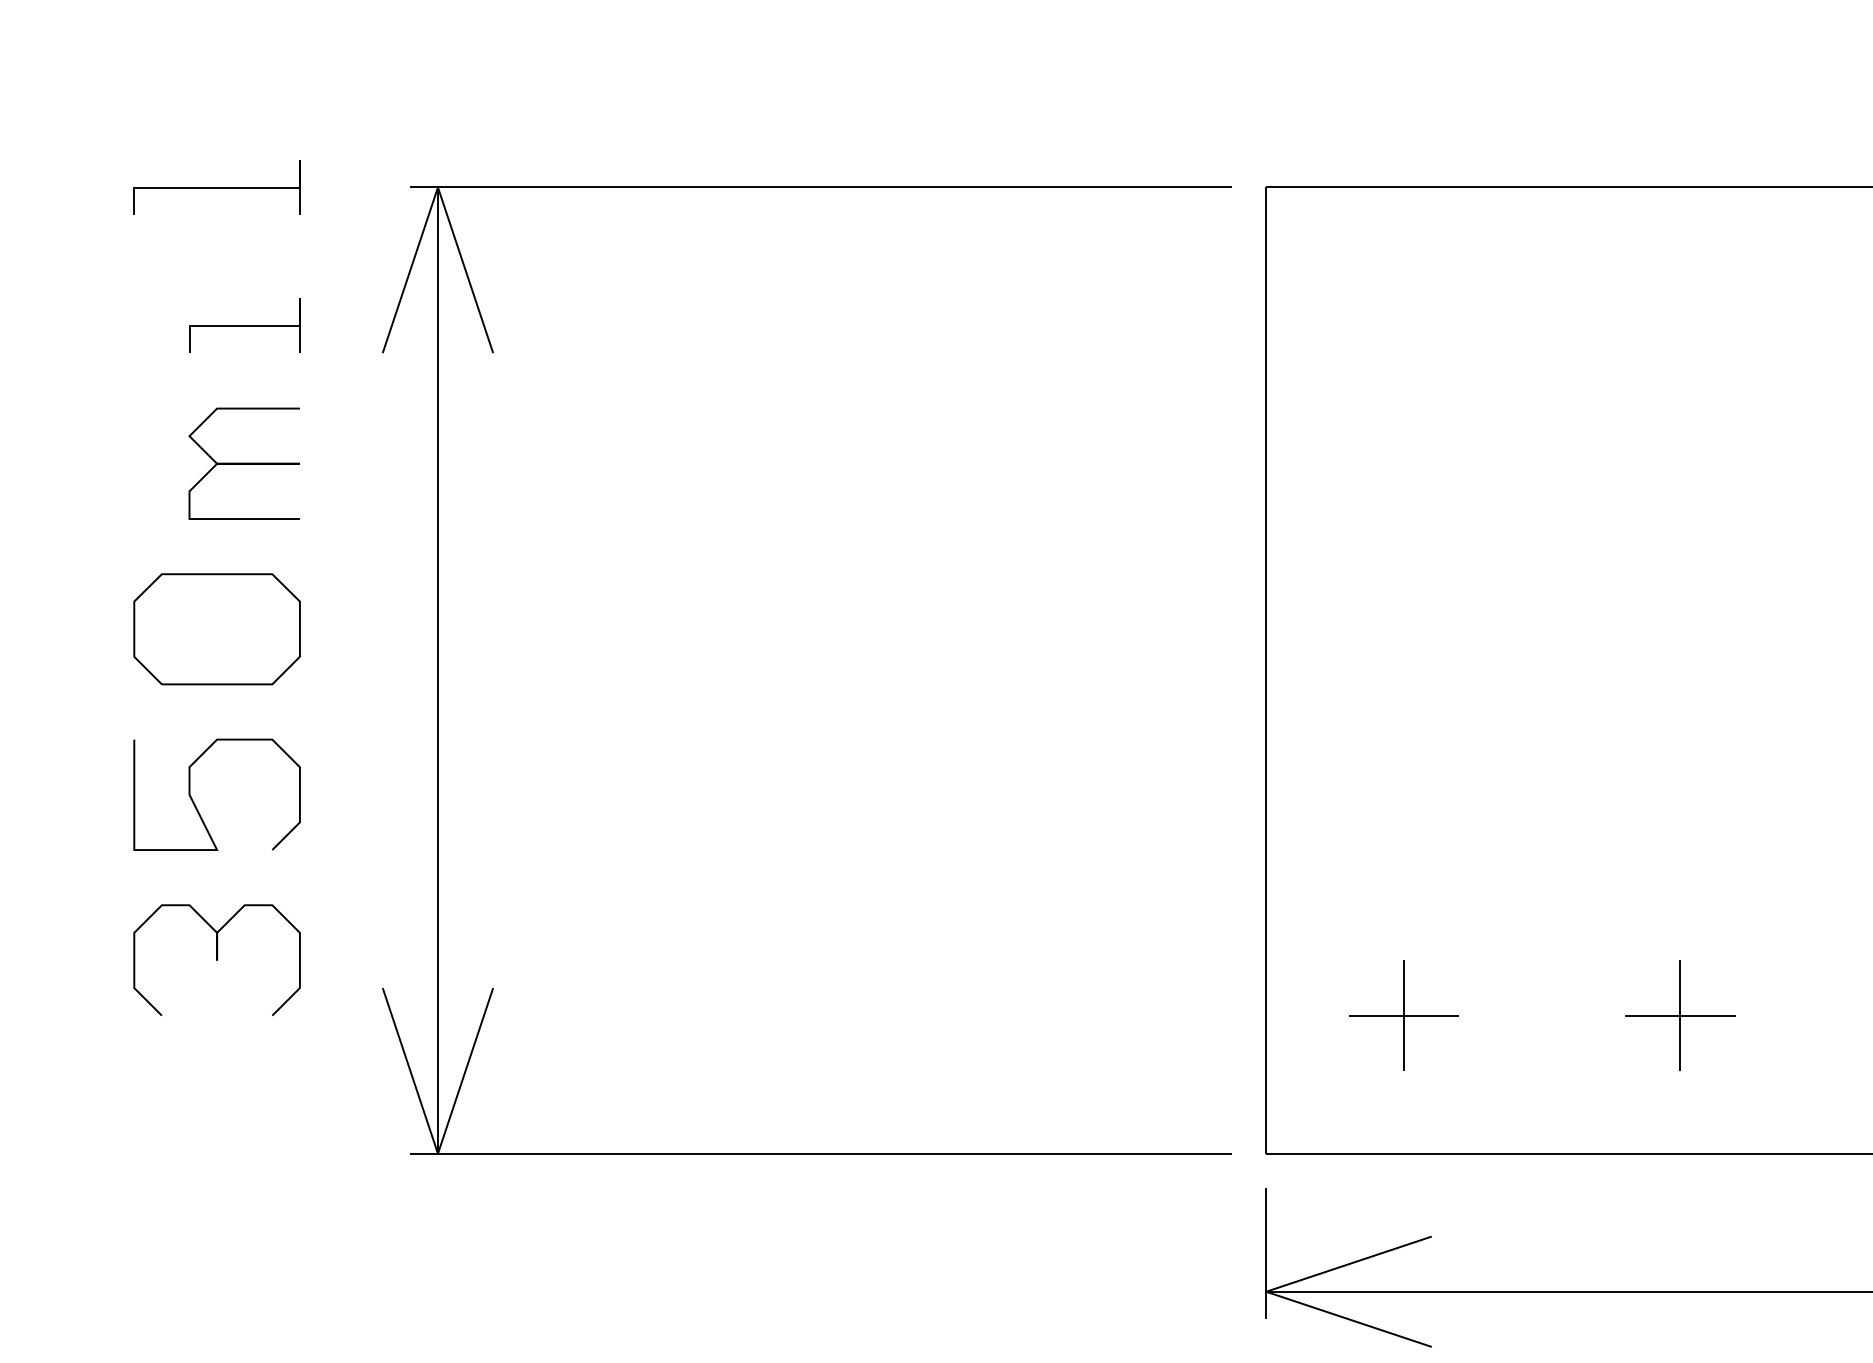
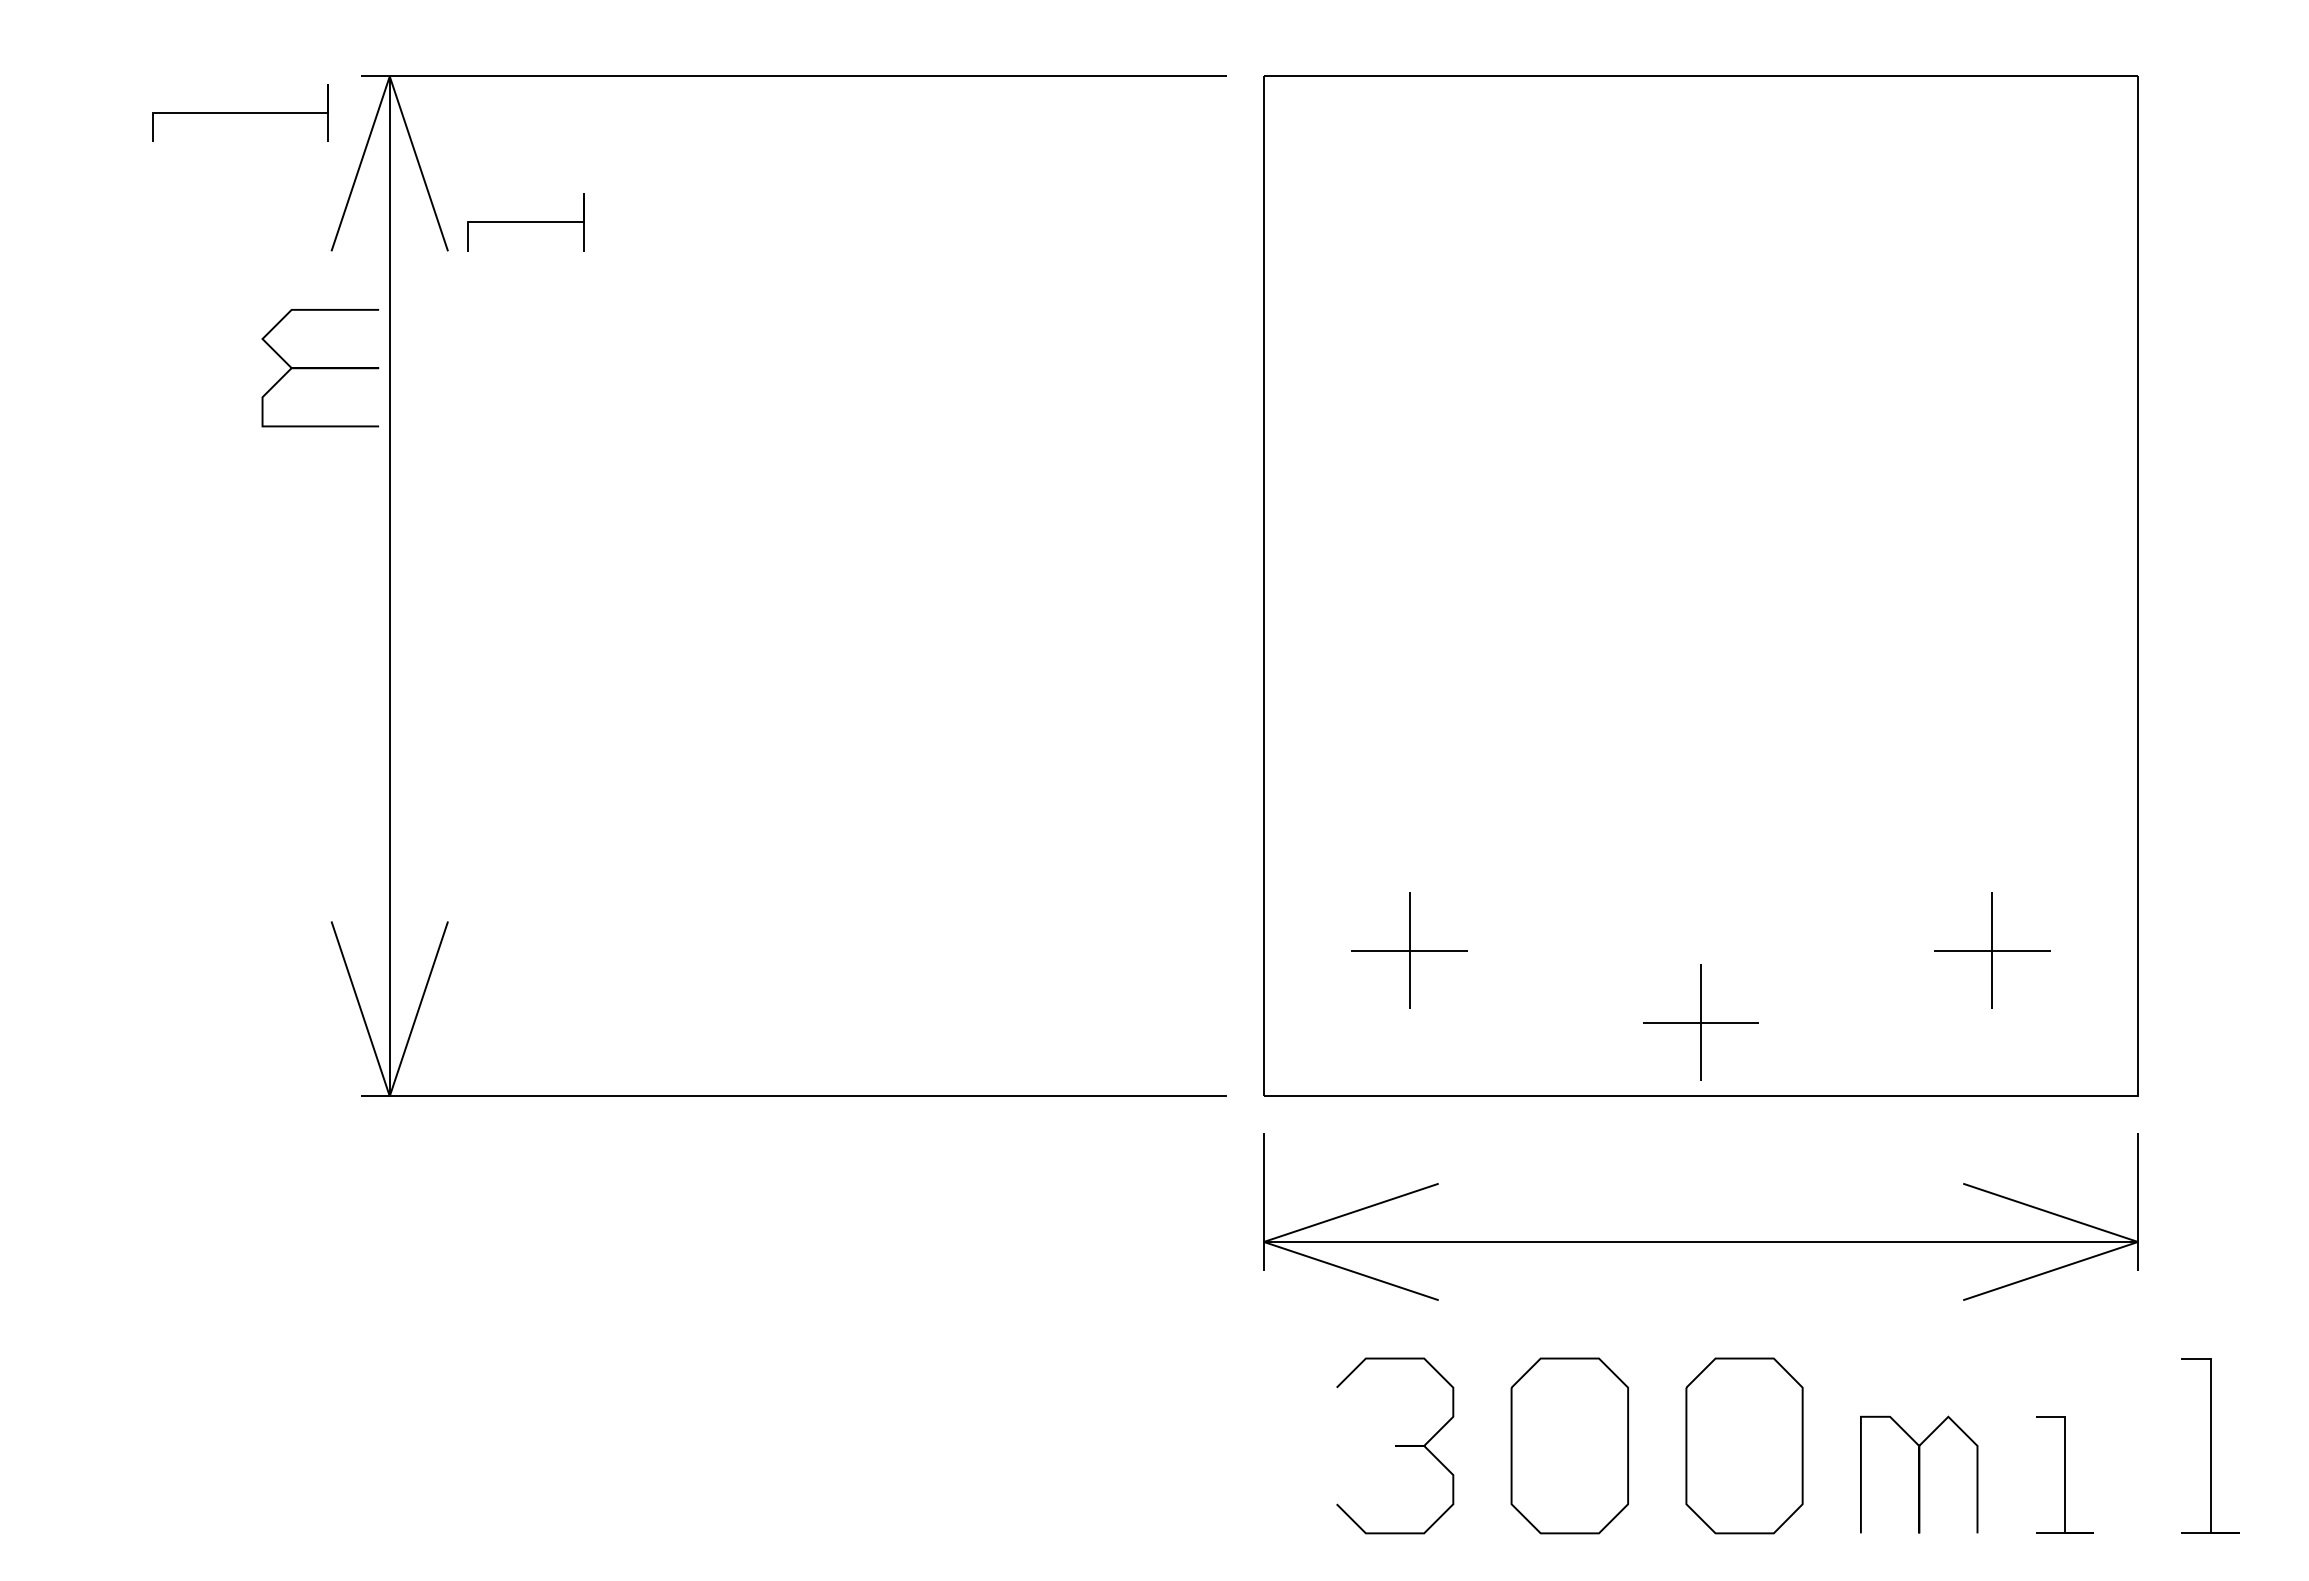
line: (216, 187) -> (240, 112), moved
line: (244, 325) -> (525, 222), moved
curve: (244, 464) -> (320, 368), moved
part: (216, 628) -> (156, 542), removed
curve: (196, 805) -> (134, 728), removed
curve: (216, 959) -> (156, 891), removed
part: (1679, 1015) -> (1700, 1022), moved

